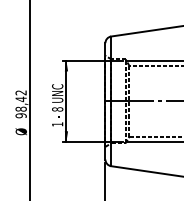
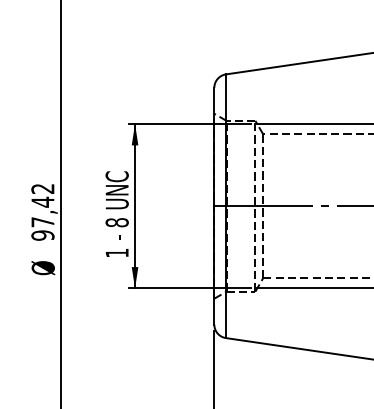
text: (20, 108) -> (41, 220), 98,42 -> 97,42

